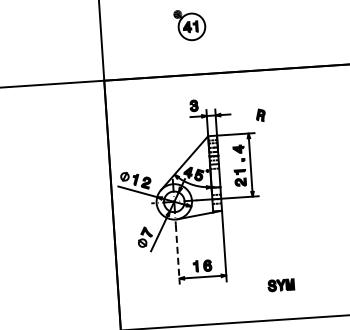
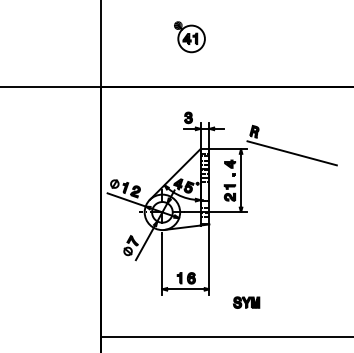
line: (299, 134) -> (291, 153), added
line: (177, 254) -> (162, 265), dashed -> solid
part: (281, 285) -> (246, 302), moved

